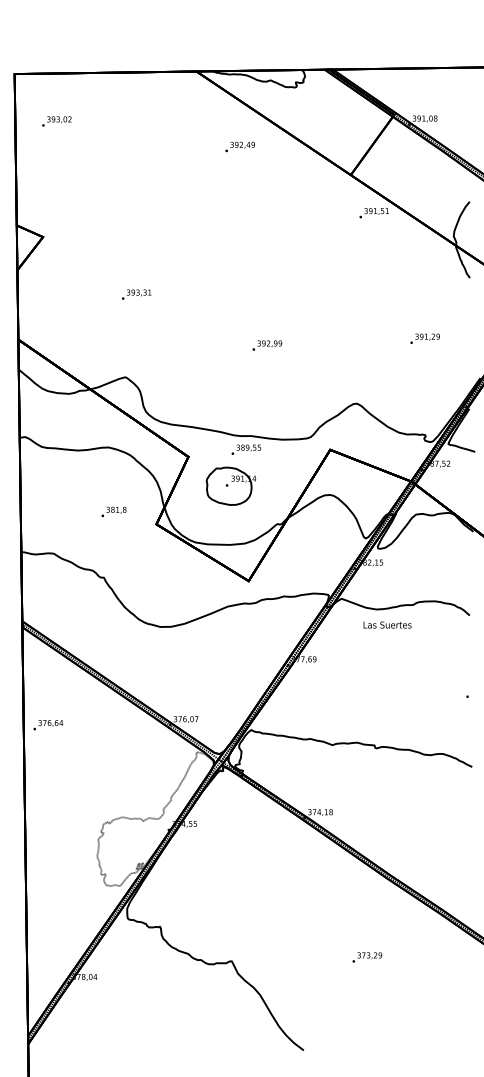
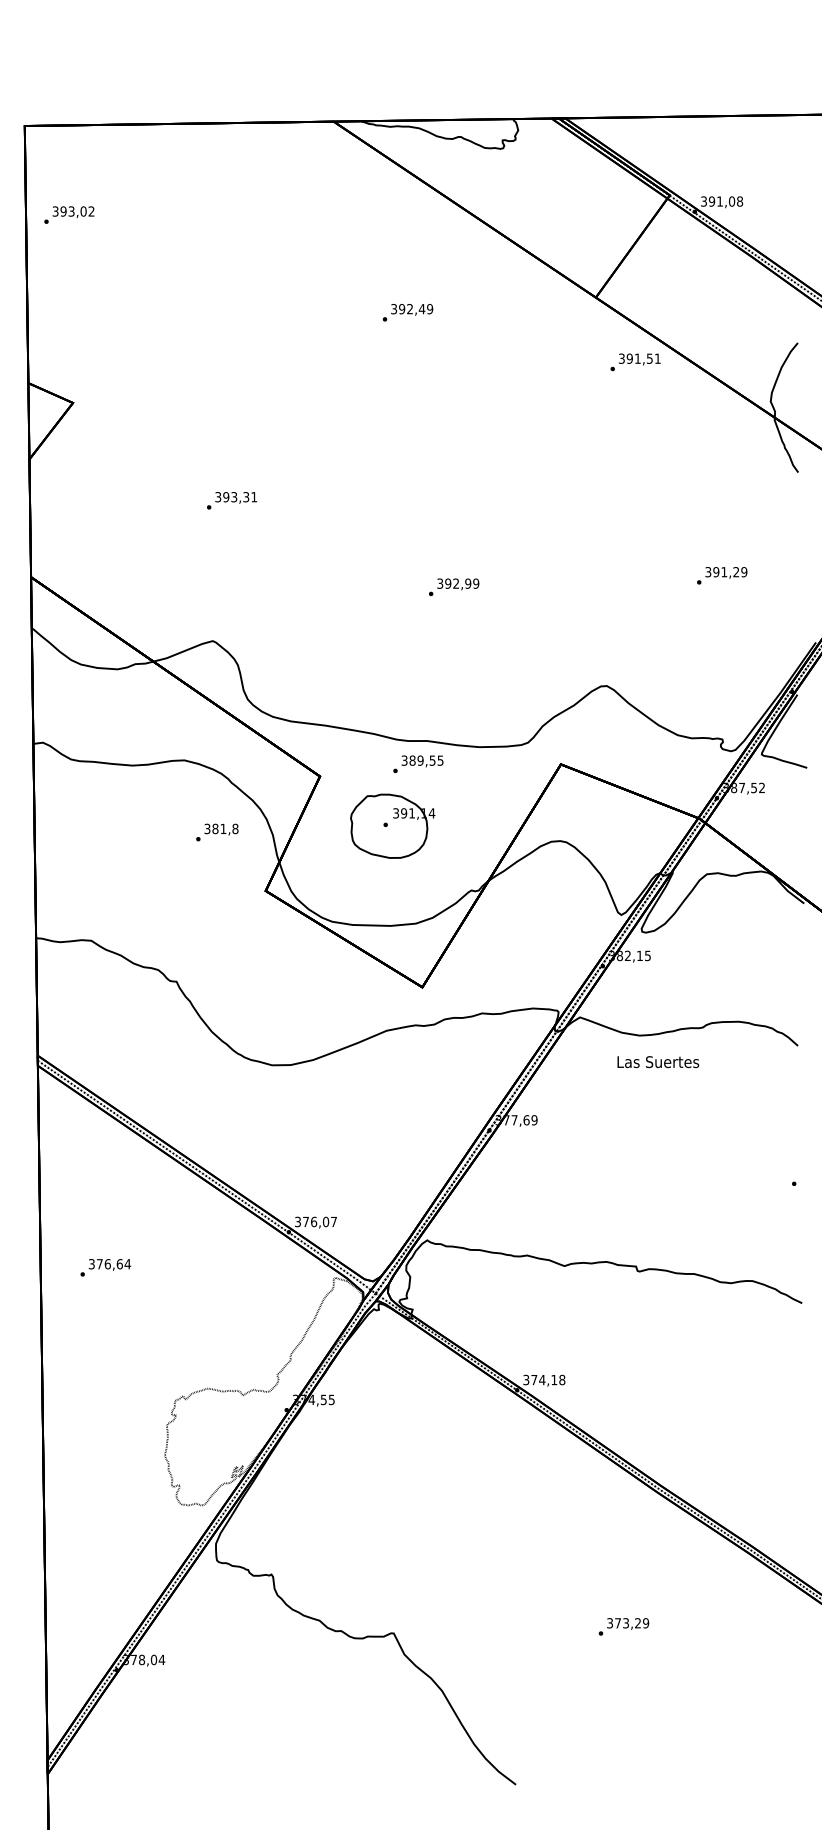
text: (56, 121) -> (68, 215), moved
text: (239, 146) -> (406, 311), moved
text: (113, 511) -> (216, 831), moved
text: (48, 725) -> (106, 1268), moved

